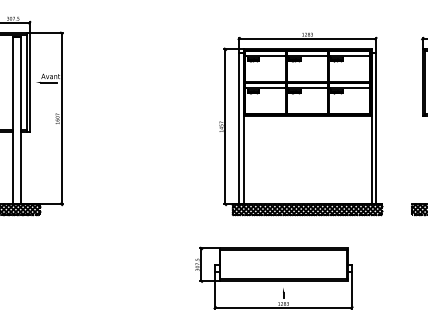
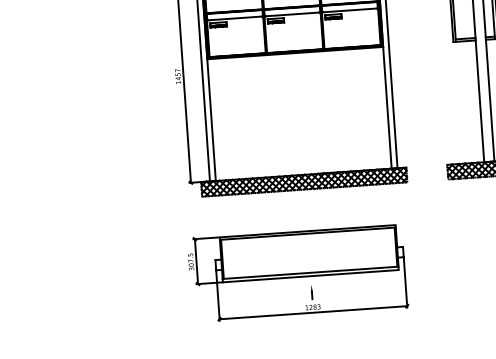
part: (274, 277) -> (298, 271), moved

